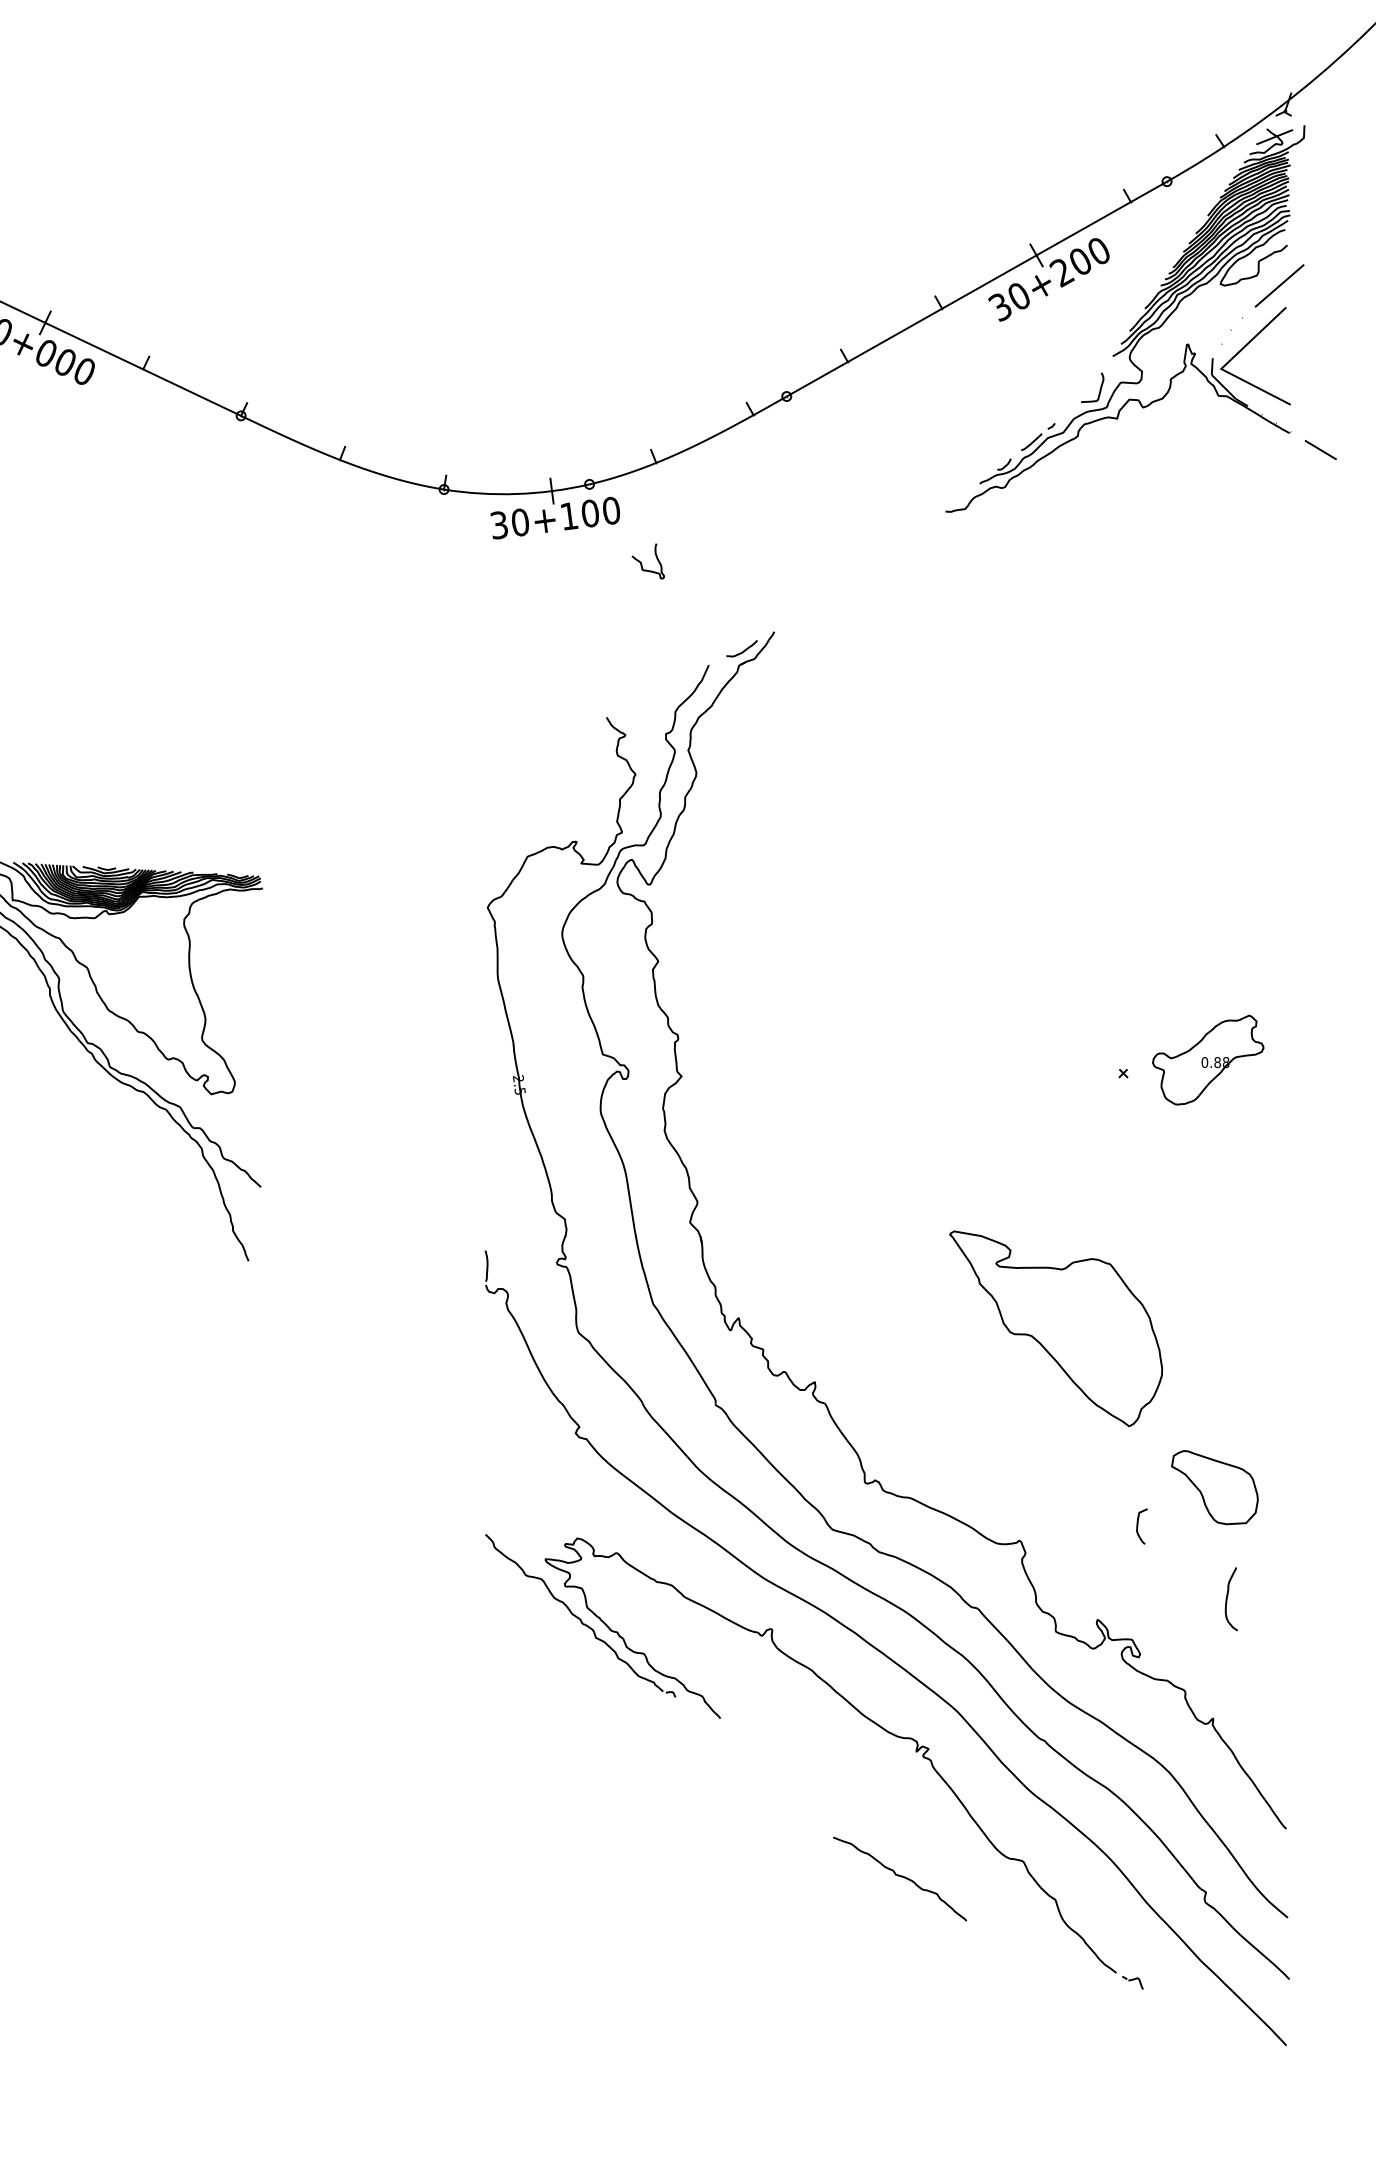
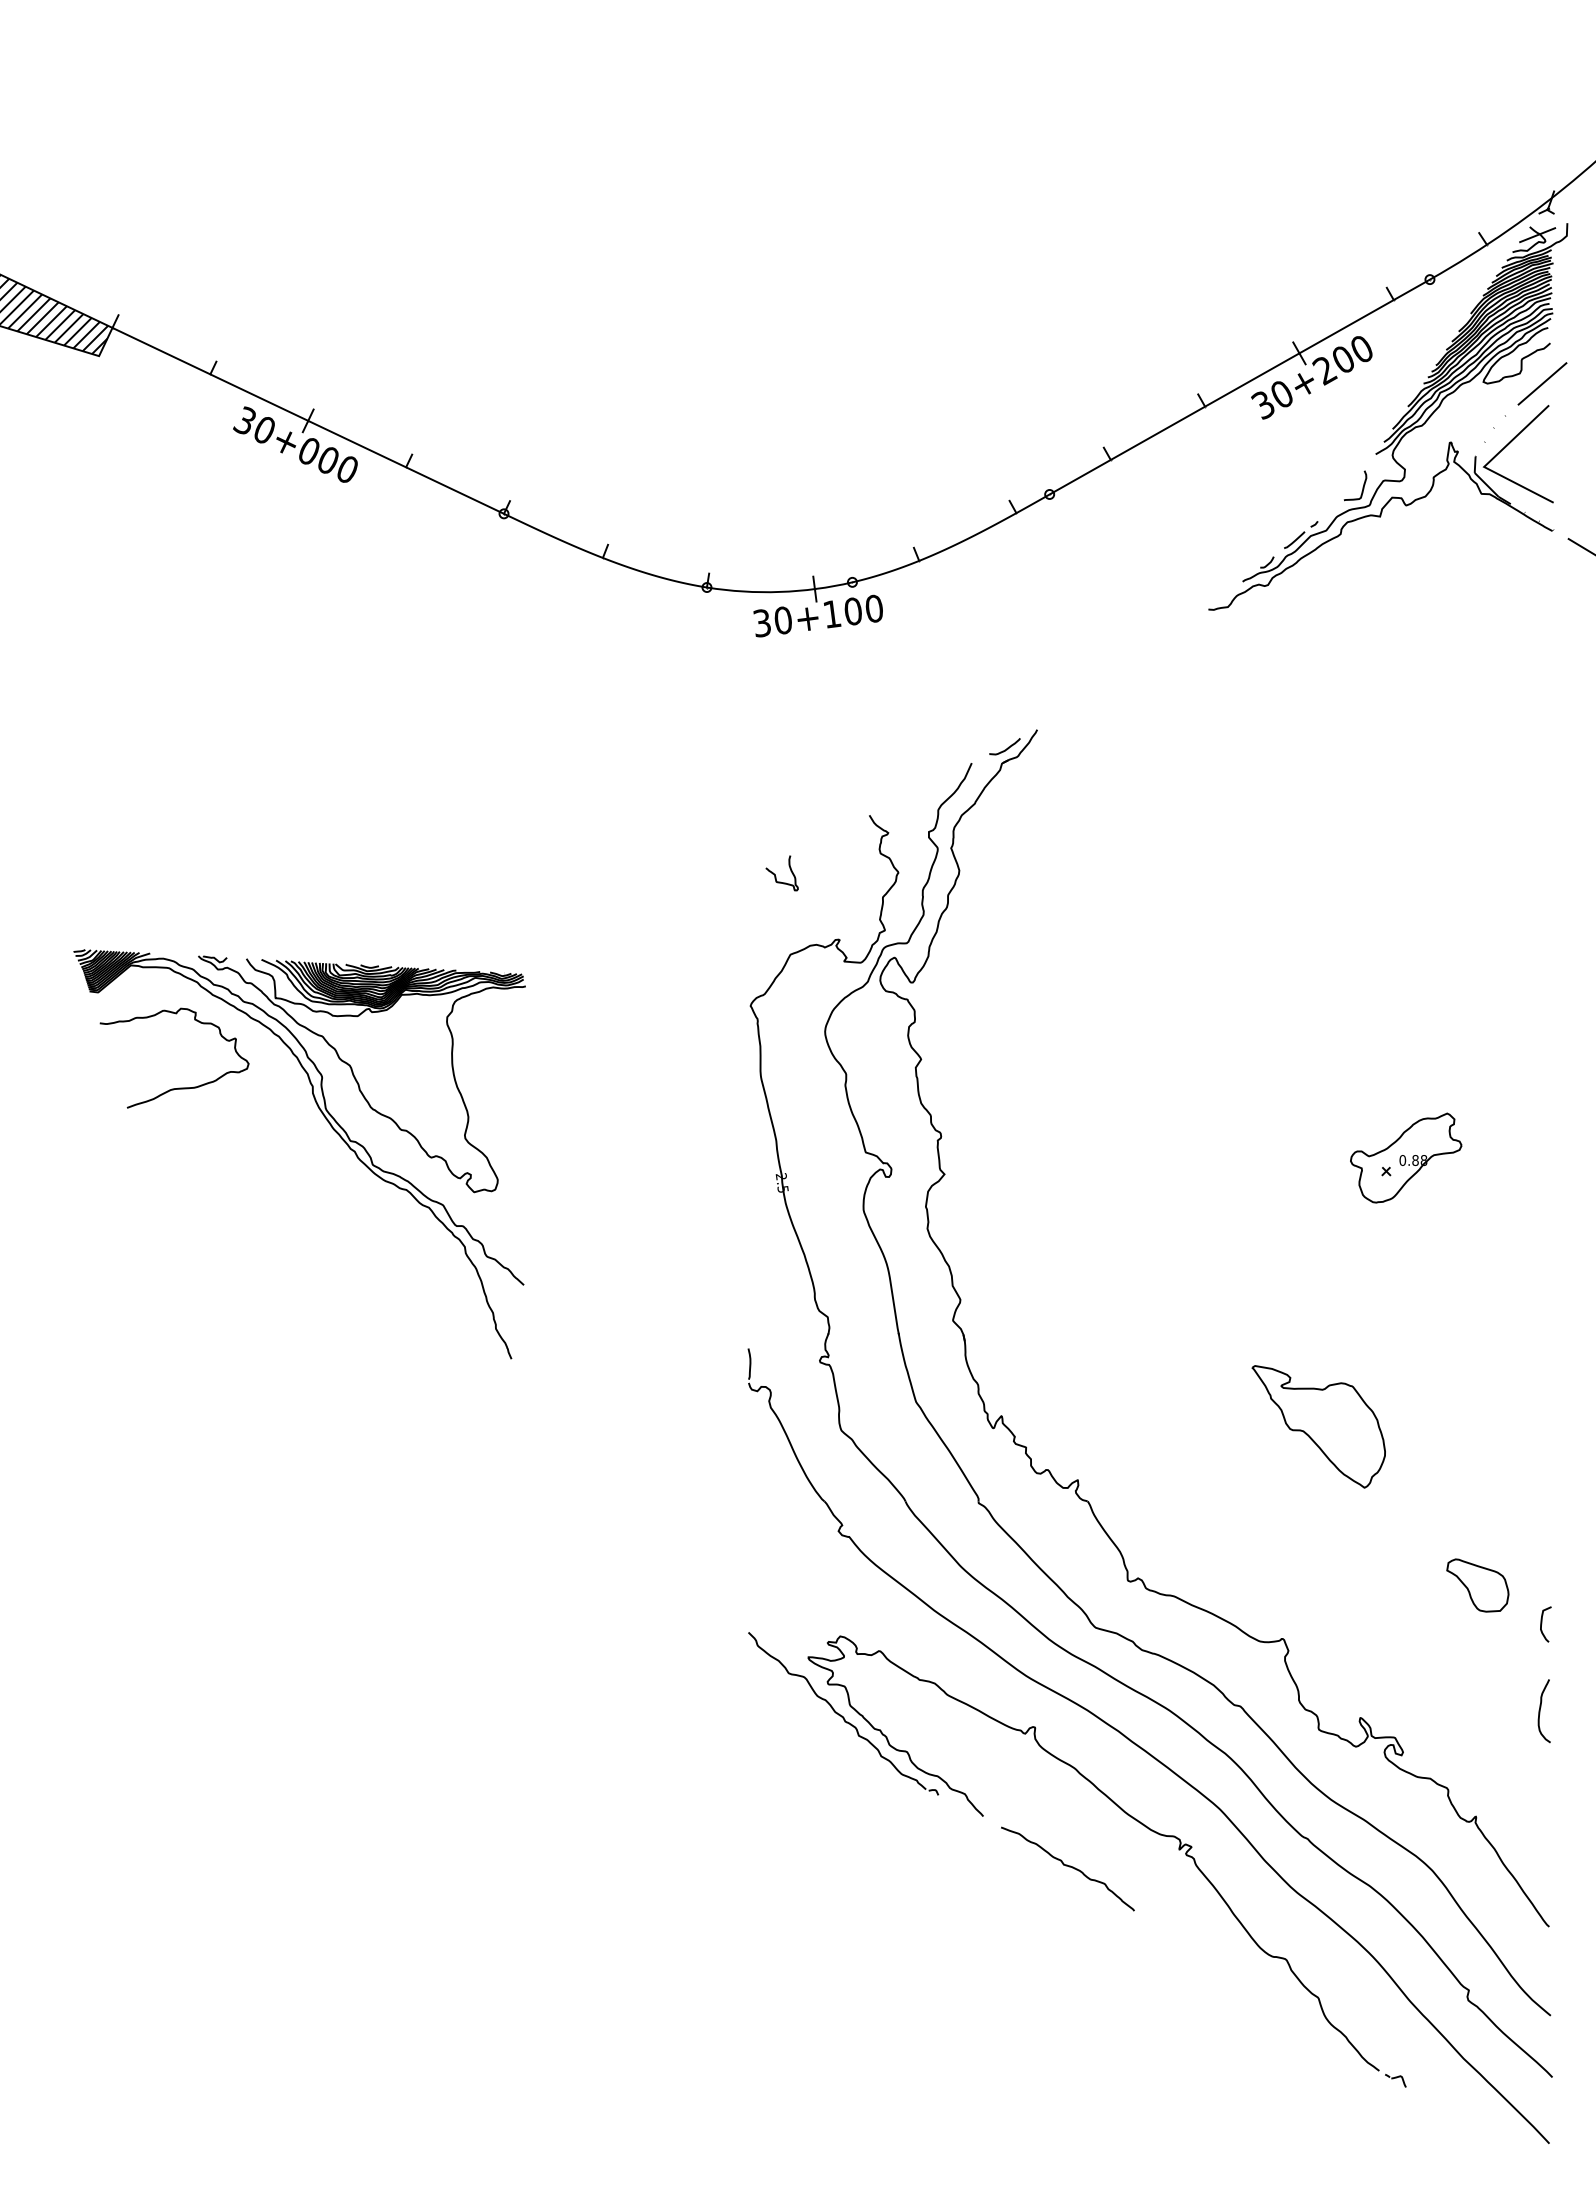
curve: (642, 564) -> (776, 876), moved
part: (1208, 1059) -> (1406, 1157), moved
part: (1055, 1328) -> (1318, 1426), size x0.62
part: (1214, 1487) -> (1477, 1585), size x0.71
curve: (1138, 1526) -> (1542, 1624), moved
curve: (1227, 1599) -> (1540, 1711), moved
curve: (899, 1876) -> (1067, 1866), moved

